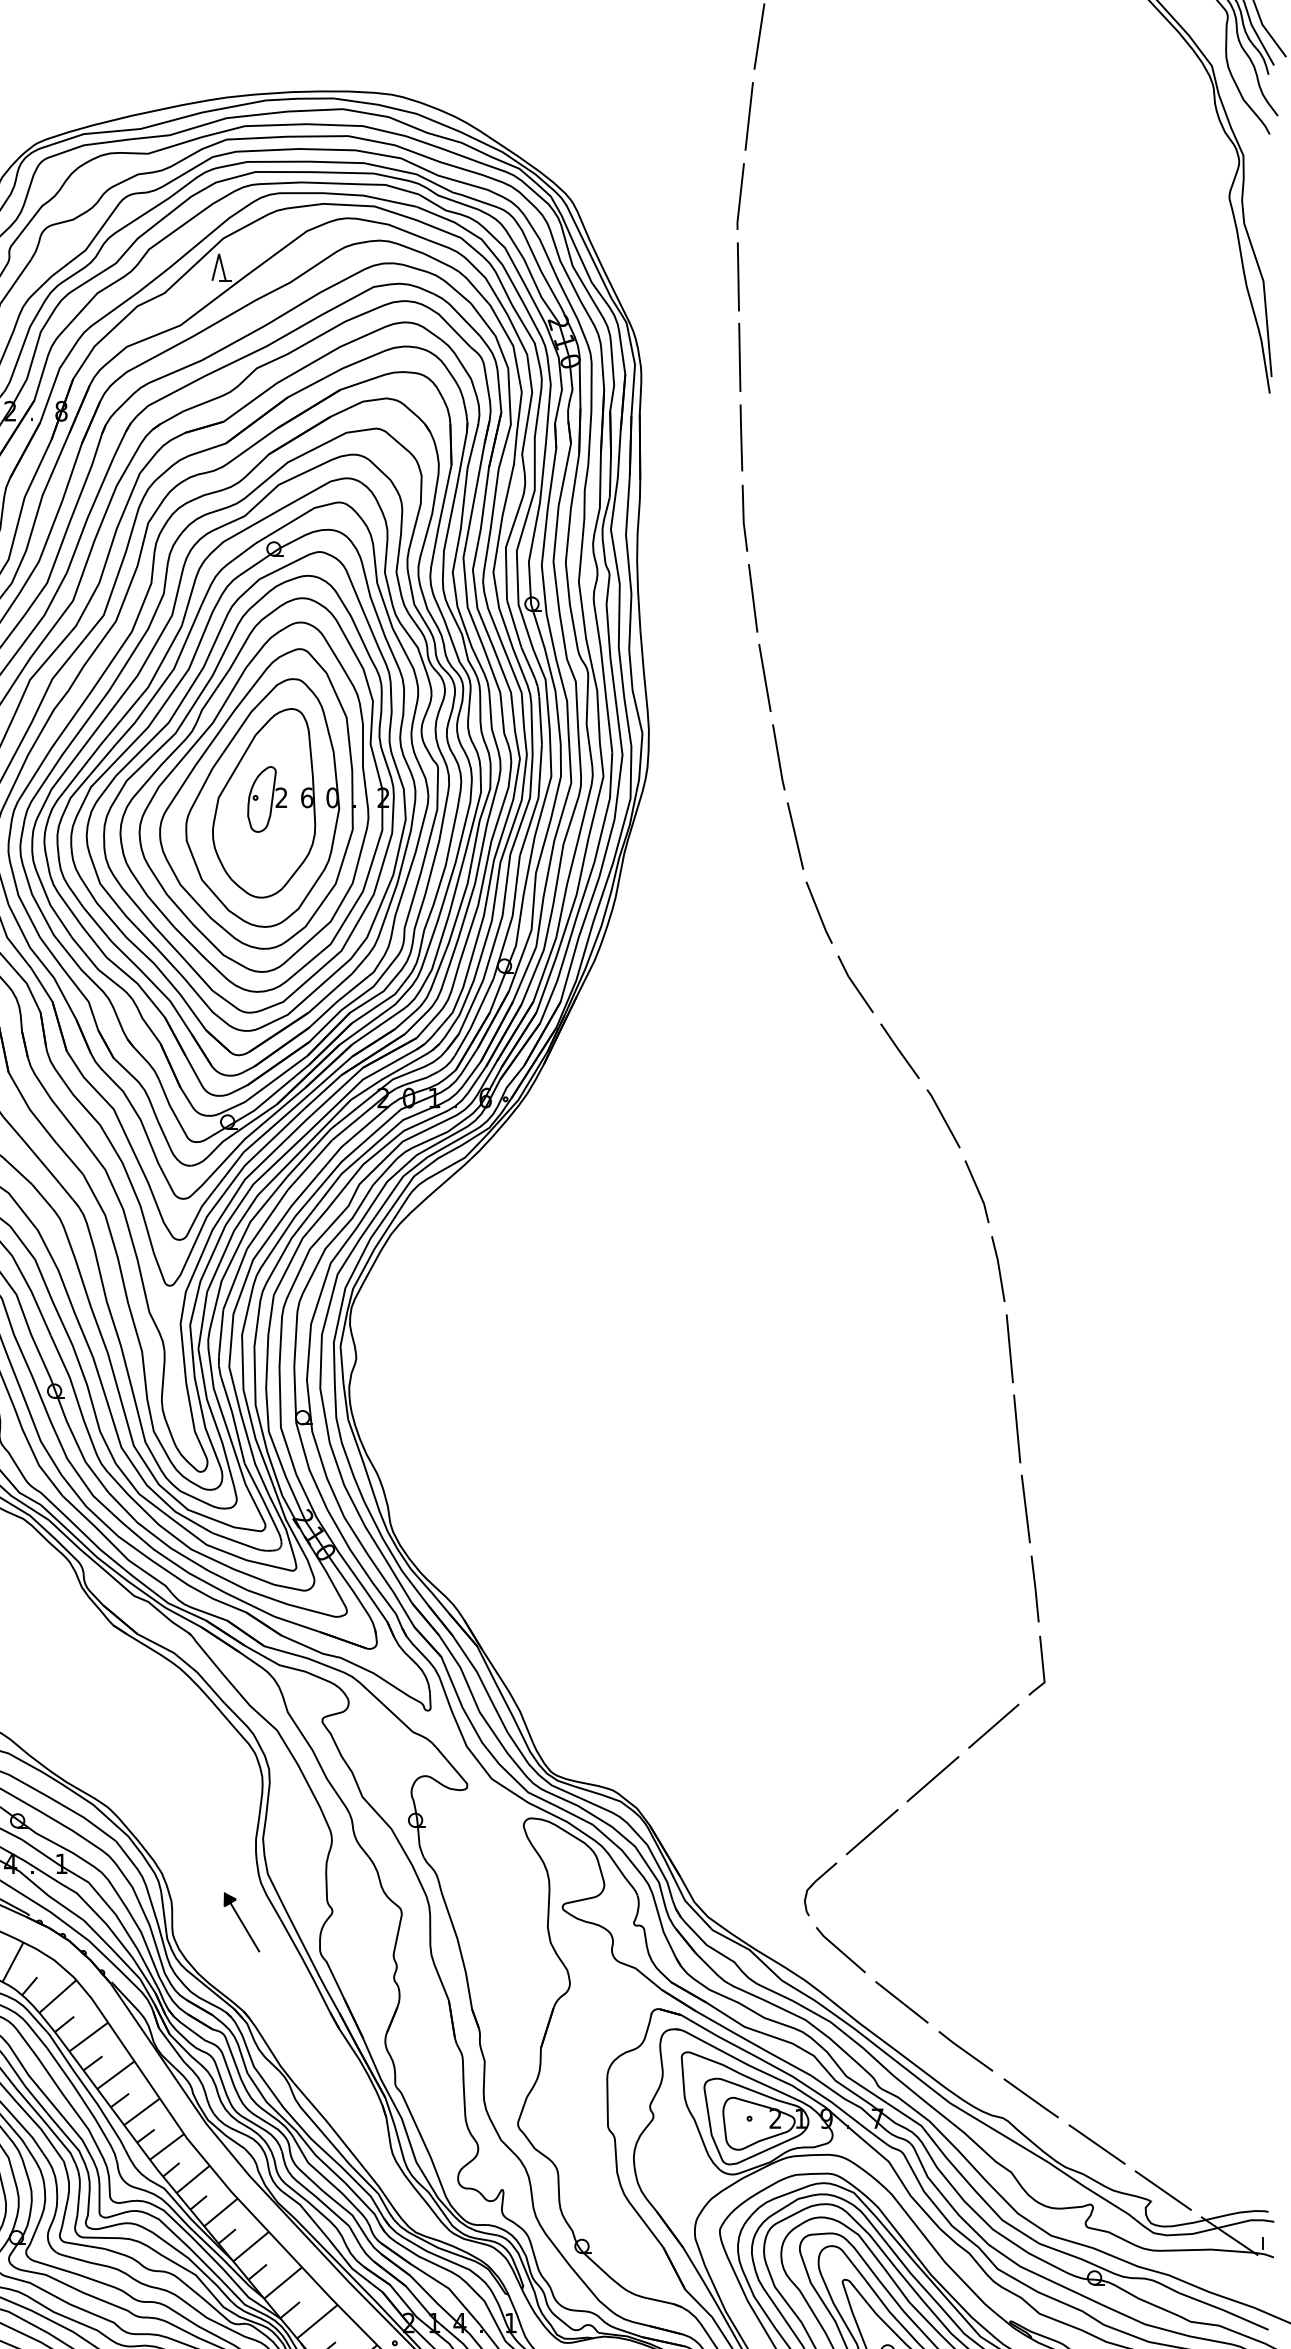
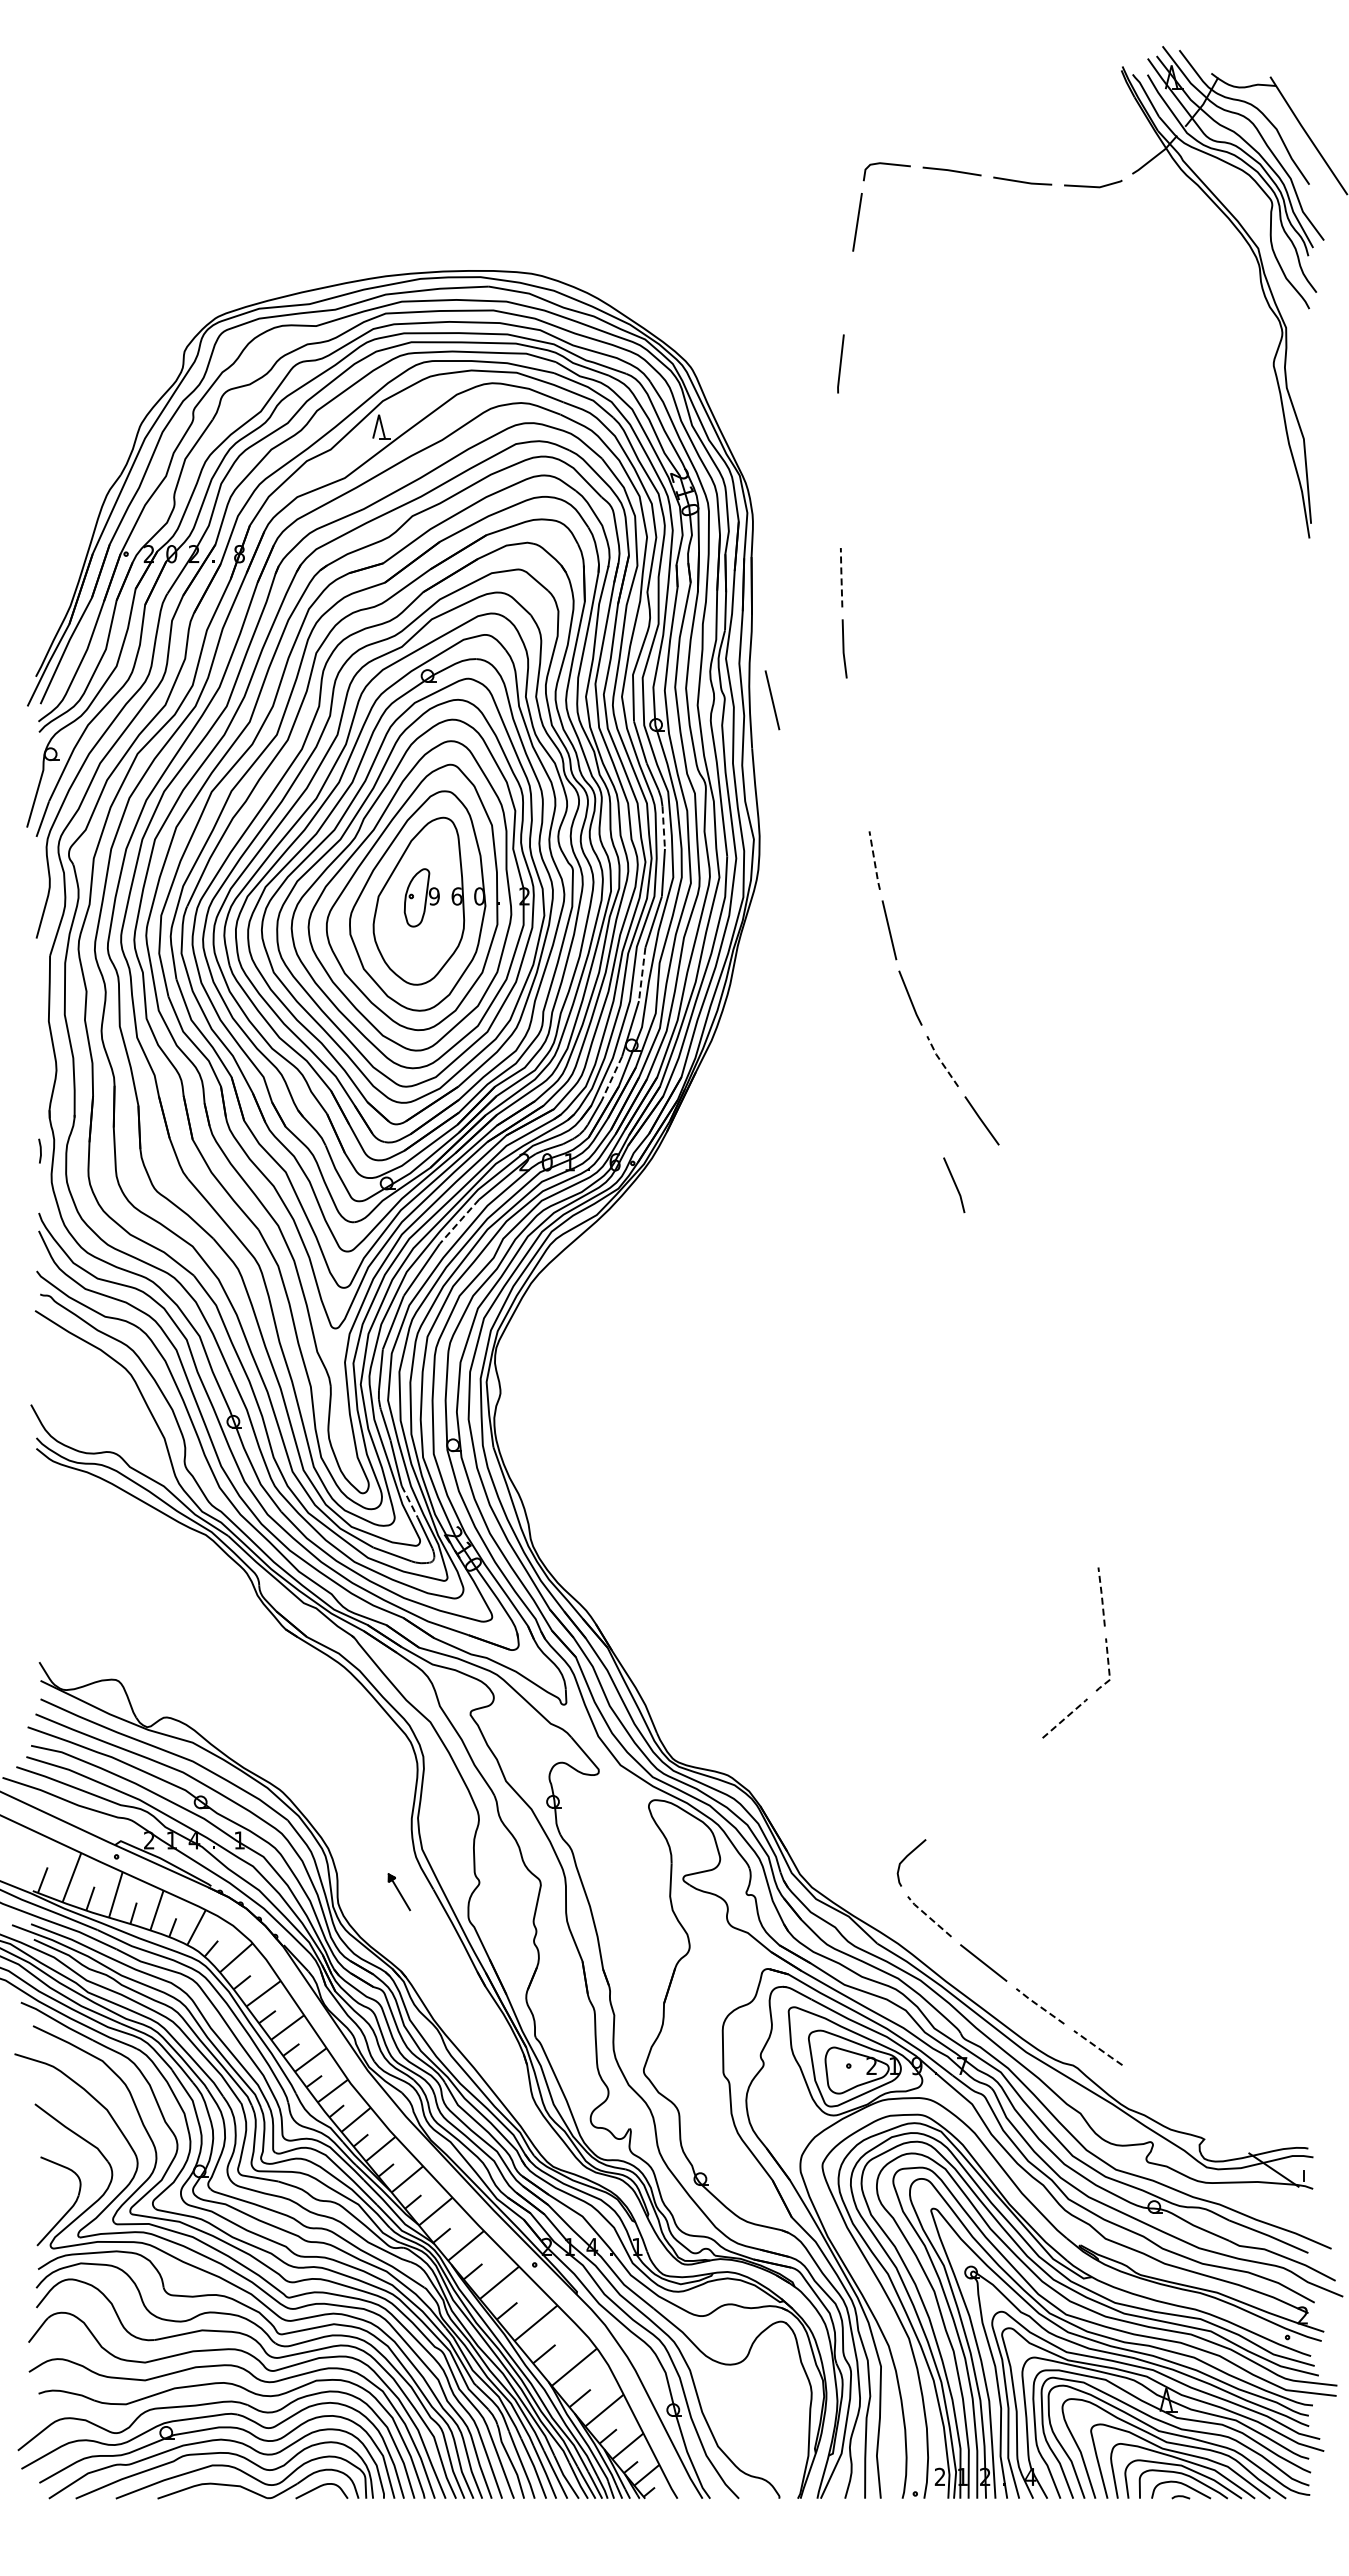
line: (749, 115) -> (848, 292), removed
line: (737, 276) -> (838, 434), removed
line: (739, 357) -> (839, 506), removed
line: (741, 437) -> (841, 577), solid -> dashed
line: (663, 576) -> (772, 700), added
line: (752, 598) -> (851, 719), removed
line: (765, 678) -> (862, 790), removed
line: (540, 721) -> (663, 828), solid -> dashed
line: (778, 758) -> (874, 861), solid -> dashed
text: (280, 797) -> (433, 896), 2 -> 9
line: (516, 885) -> (642, 974), solid -> dashed
line: (853, 984) -> (940, 1061), solid -> dashed
line: (481, 1004) -> (611, 1079), solid -> dashed
line: (943, 1118) -> (1020, 1180), removed
line: (309, 1164) -> (459, 1221), solid -> dashed
line: (977, 1192) -> (954, 1185), moved
line: (997, 1267) -> (1068, 1312), removed
line: (1010, 1347) -> (1079, 1383), removed
line: (1016, 1428) -> (1085, 1454), removed
line: (253, 1481) -> (409, 1501), solid -> dashed
line: (1025, 1508) -> (1093, 1525), removed
line: (1034, 1587) -> (1101, 1595), solid -> dashed
line: (1043, 1669) -> (1109, 1668), solid -> dashed
line: (994, 1725) -> (1065, 1717), solid -> dashed
line: (932, 1778) -> (1010, 1764), removed
line: (872, 1831) -> (957, 1811), removed
part: (242, 1921) -> (399, 1891), size x0.7
line: (839, 1949) -> (928, 1916), solid -> dashed
line: (964, 2050) -> (1039, 2005), solid -> dashed
line: (1031, 2098) -> (1098, 2048), solid -> dashed
line: (1097, 2144) -> (1156, 2088), removed
line: (1162, 2190) -> (1214, 2129), removed

